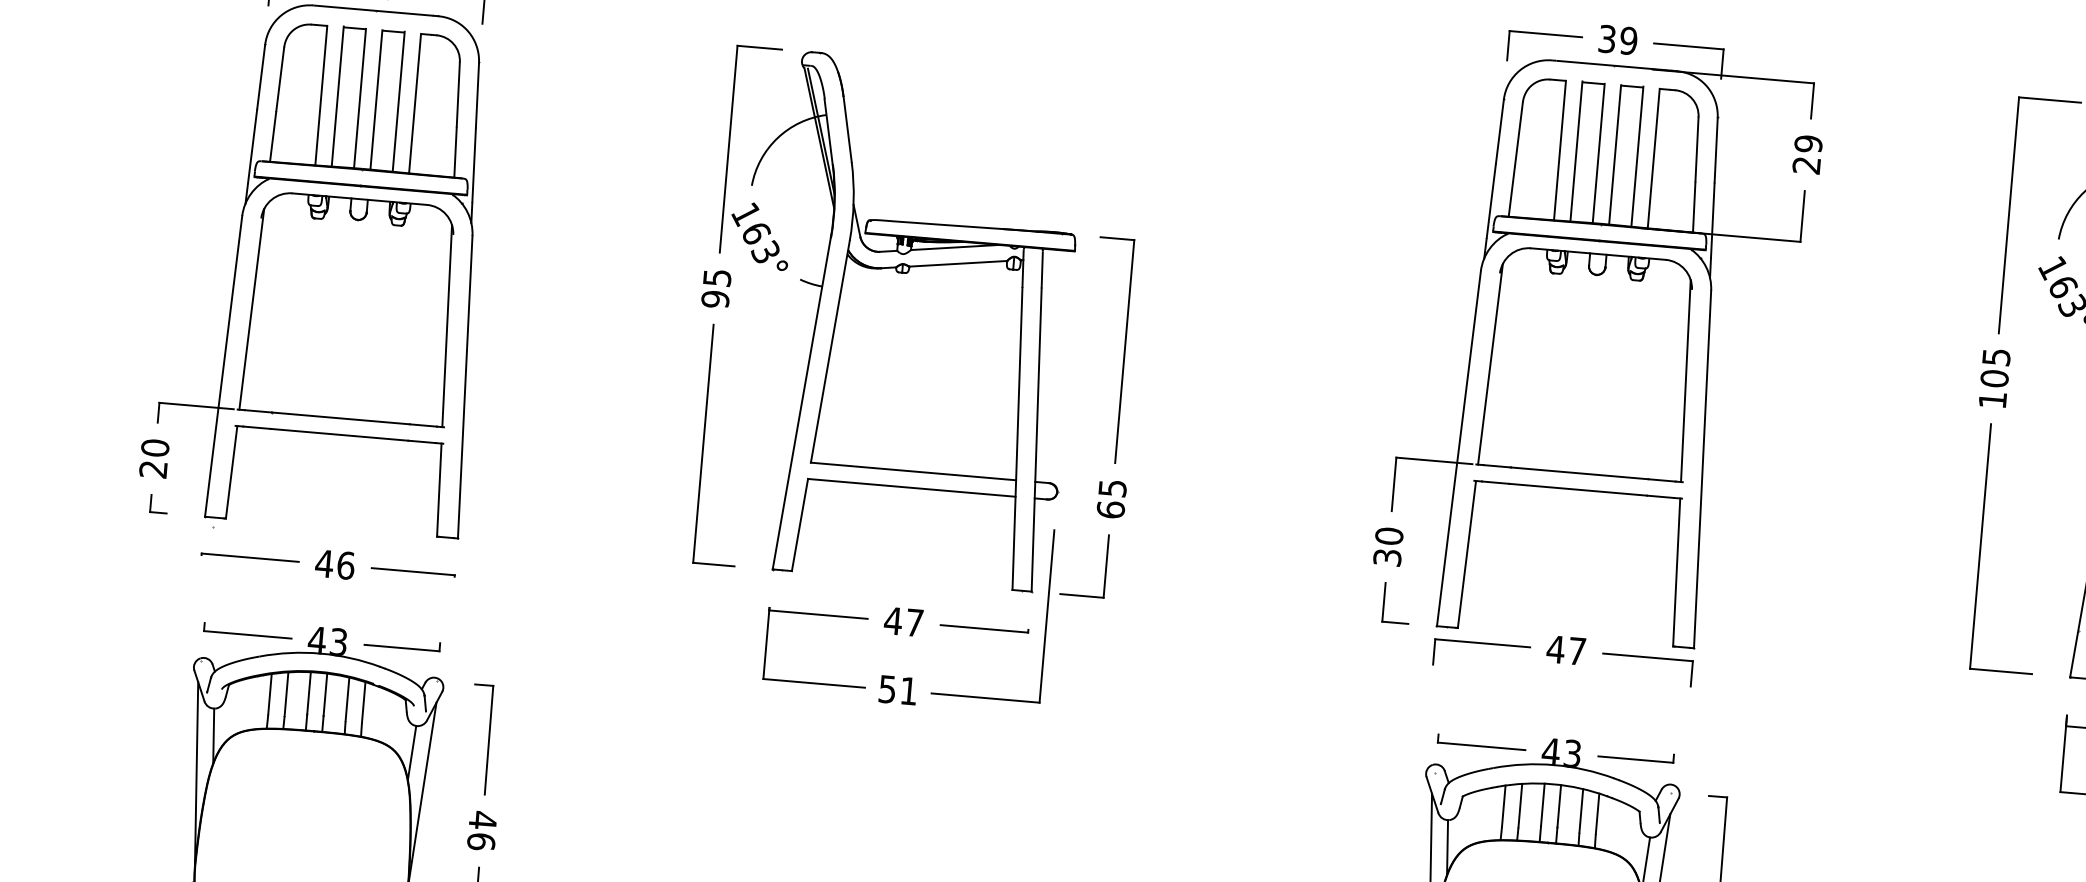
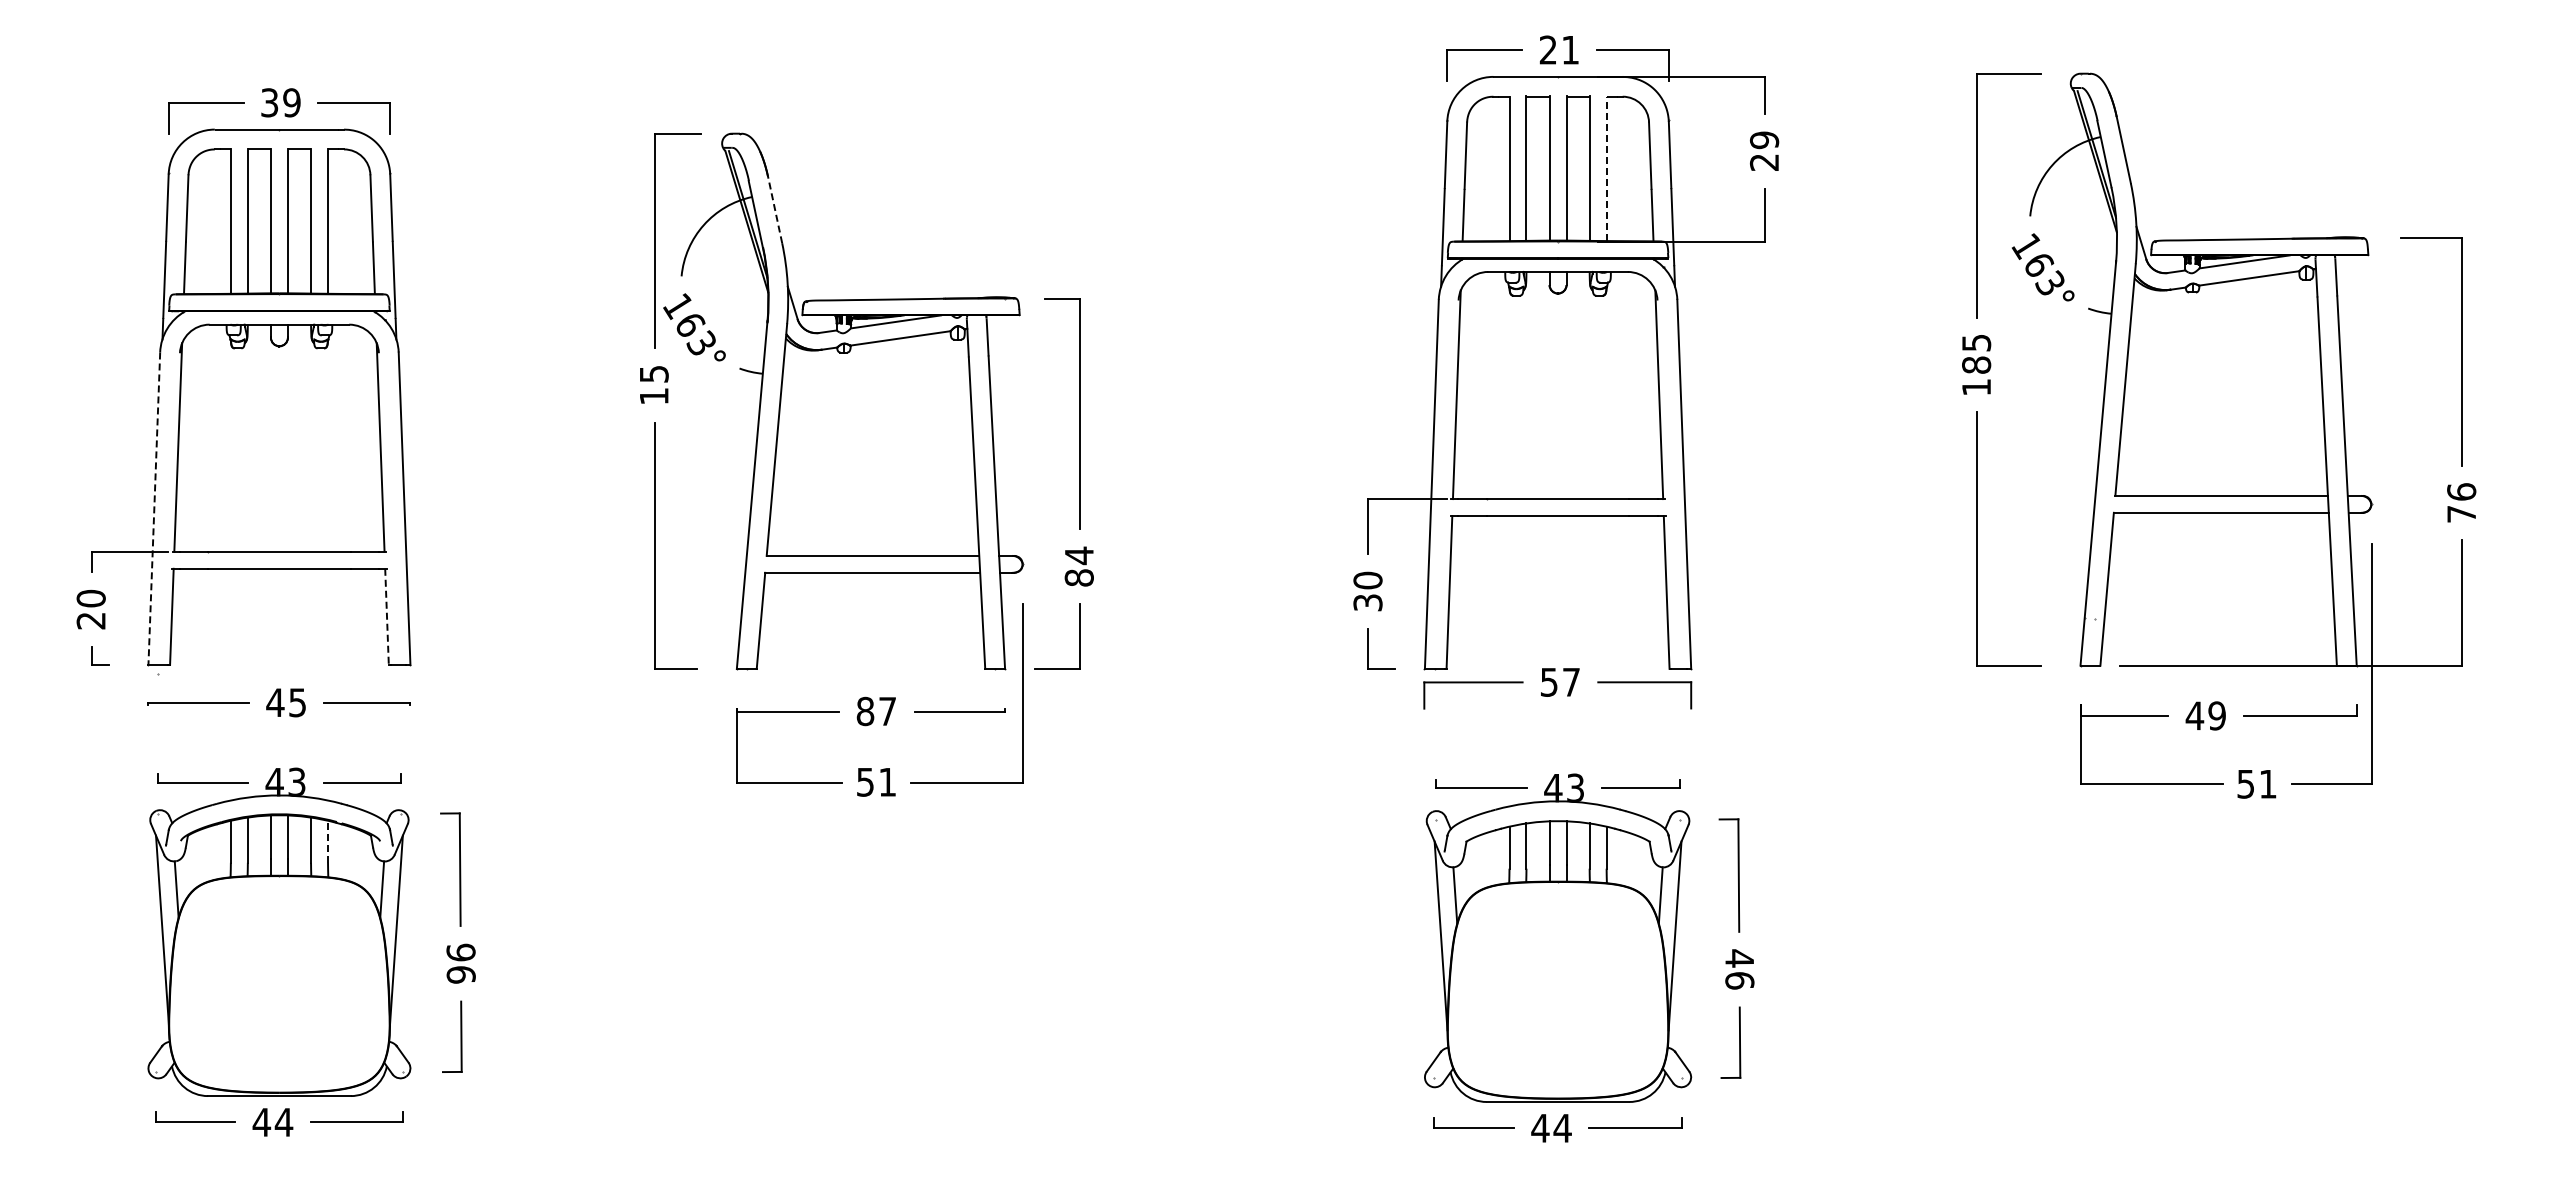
text: (1618, 39) -> (1559, 49), 39 -> 21
line: (847, 129) -> (775, 210), solid -> dashed
line: (1653, 158) -> (1606, 168), solid -> dashed
text: (714, 299) -> (653, 396), 95 -> 15
line: (223, 367) -> (154, 509), solid -> dashed
text: (1994, 378) -> (1976, 364), 105 -> 185
line: (439, 490) -> (387, 617), solid -> dashed
text: (1111, 498) -> (1078, 566), 65 -> 84
text: (345, 565) -> (297, 702), 46 -> 45
text: (893, 621) -> (865, 711), 47 -> 87
text: (1556, 649) -> (1549, 682), 47 -> 57
line: (364, 702) -> (328, 841), solid -> dashed
text: (482, 820) -> (460, 952), 46 -> 96

